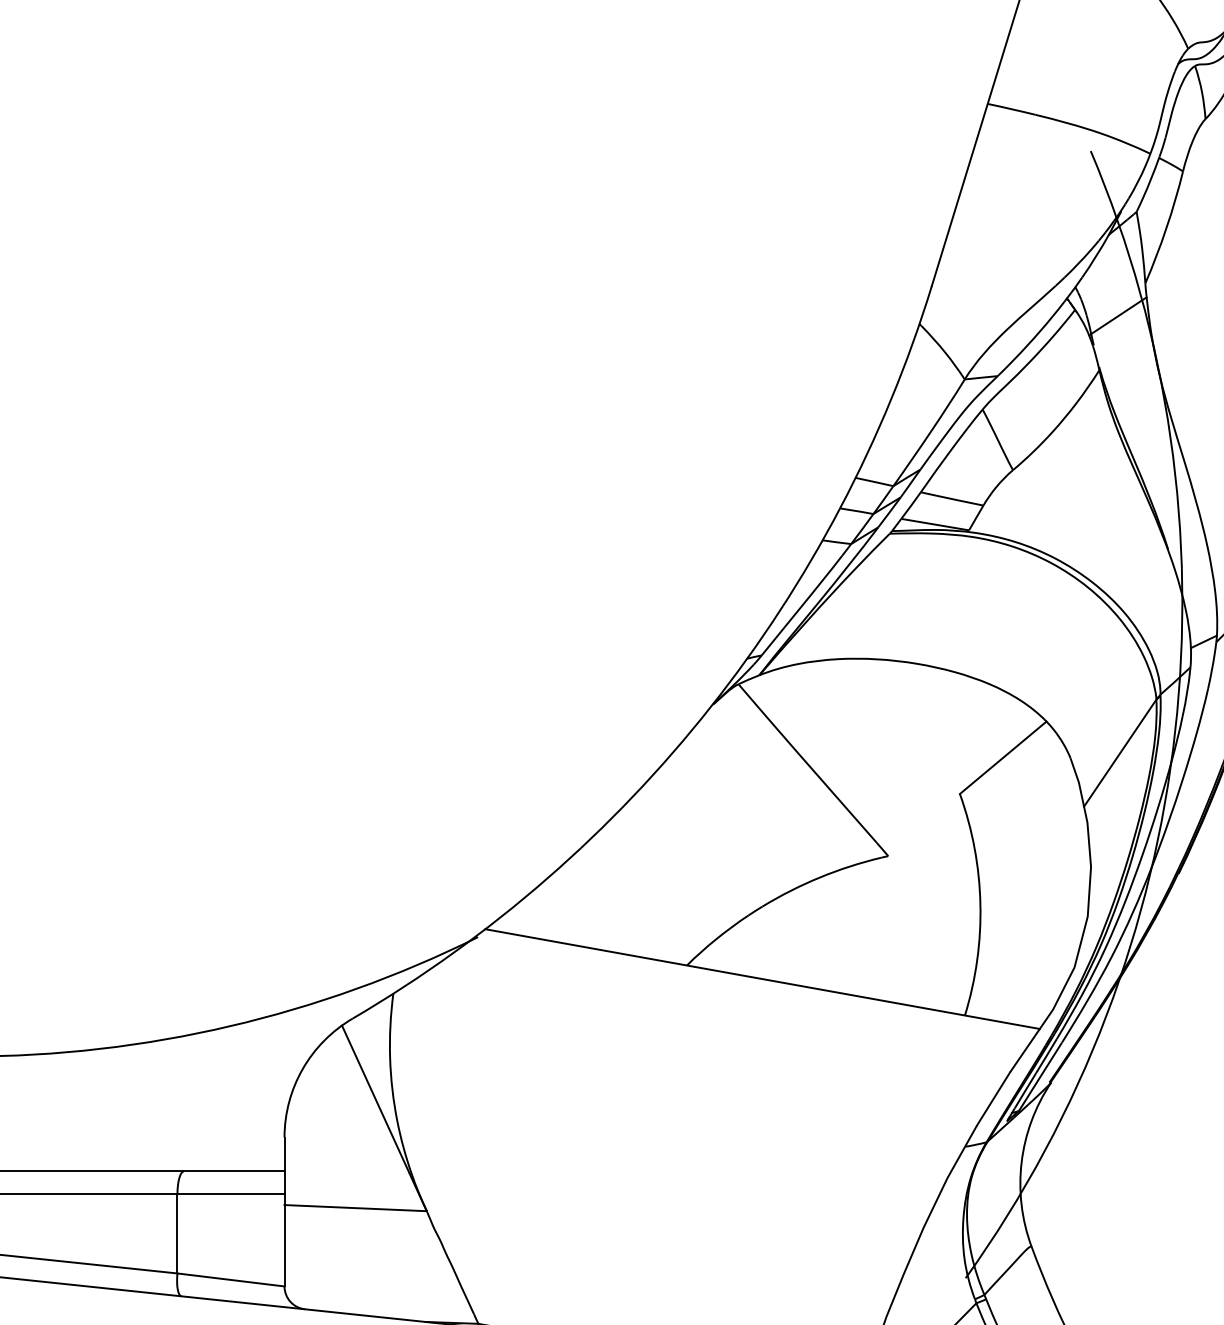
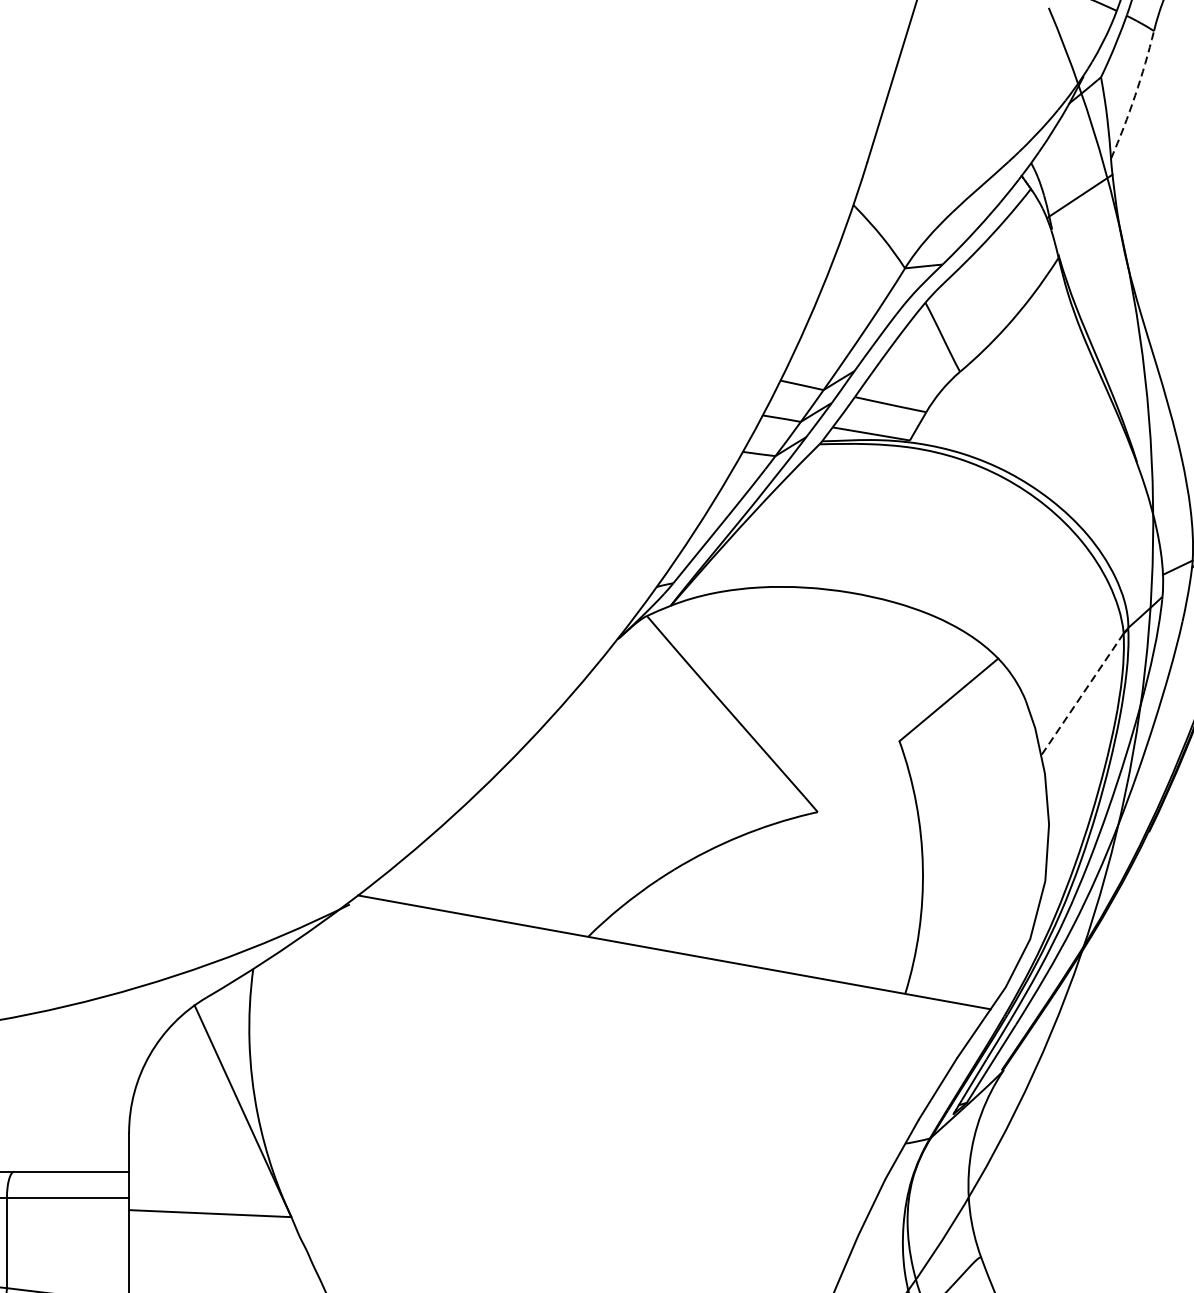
arc: (1166, 228) -> (1135, 96), solid -> dashed
line: (1120, 753) -> (1082, 695), solid -> dashed

